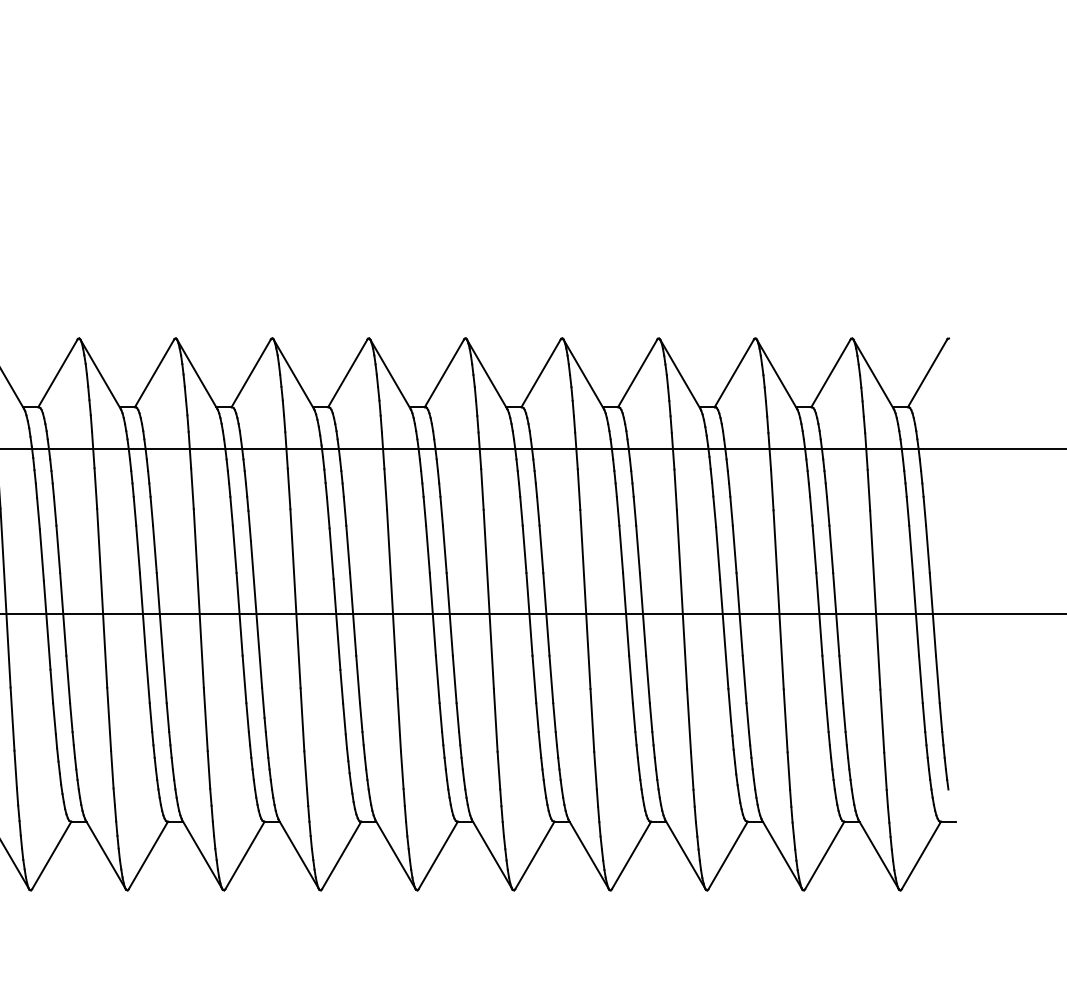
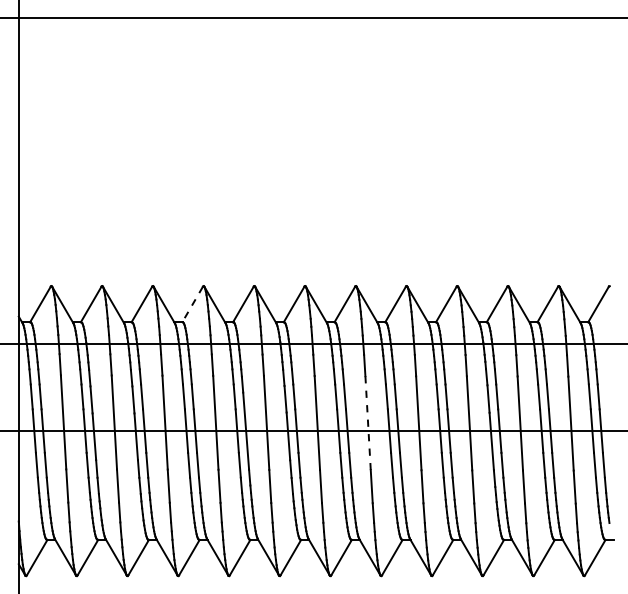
line: (154, 373) -> (192, 304), solid -> dashed
line: (489, 599) -> (368, 423), solid -> dashed

